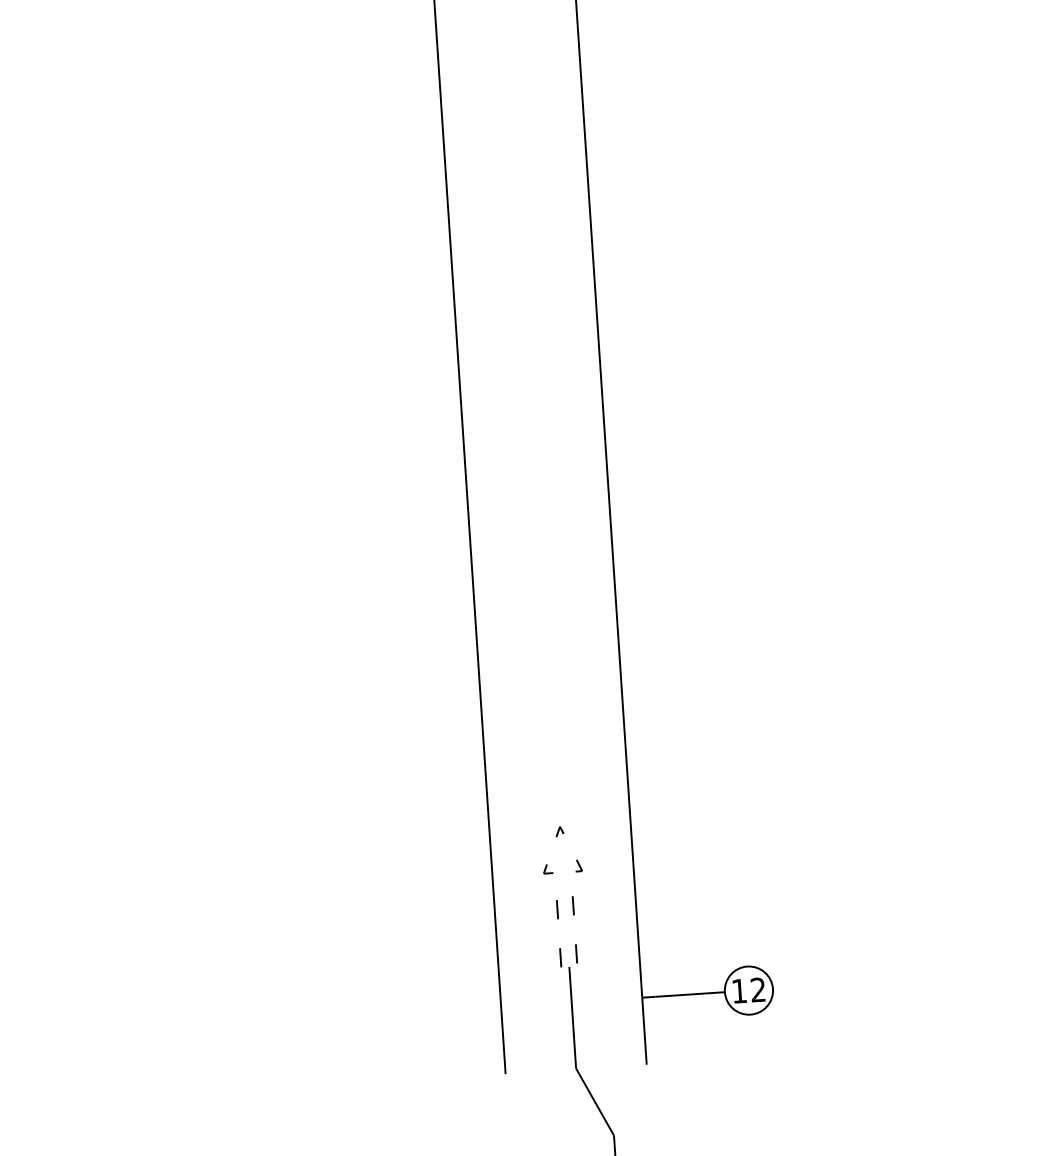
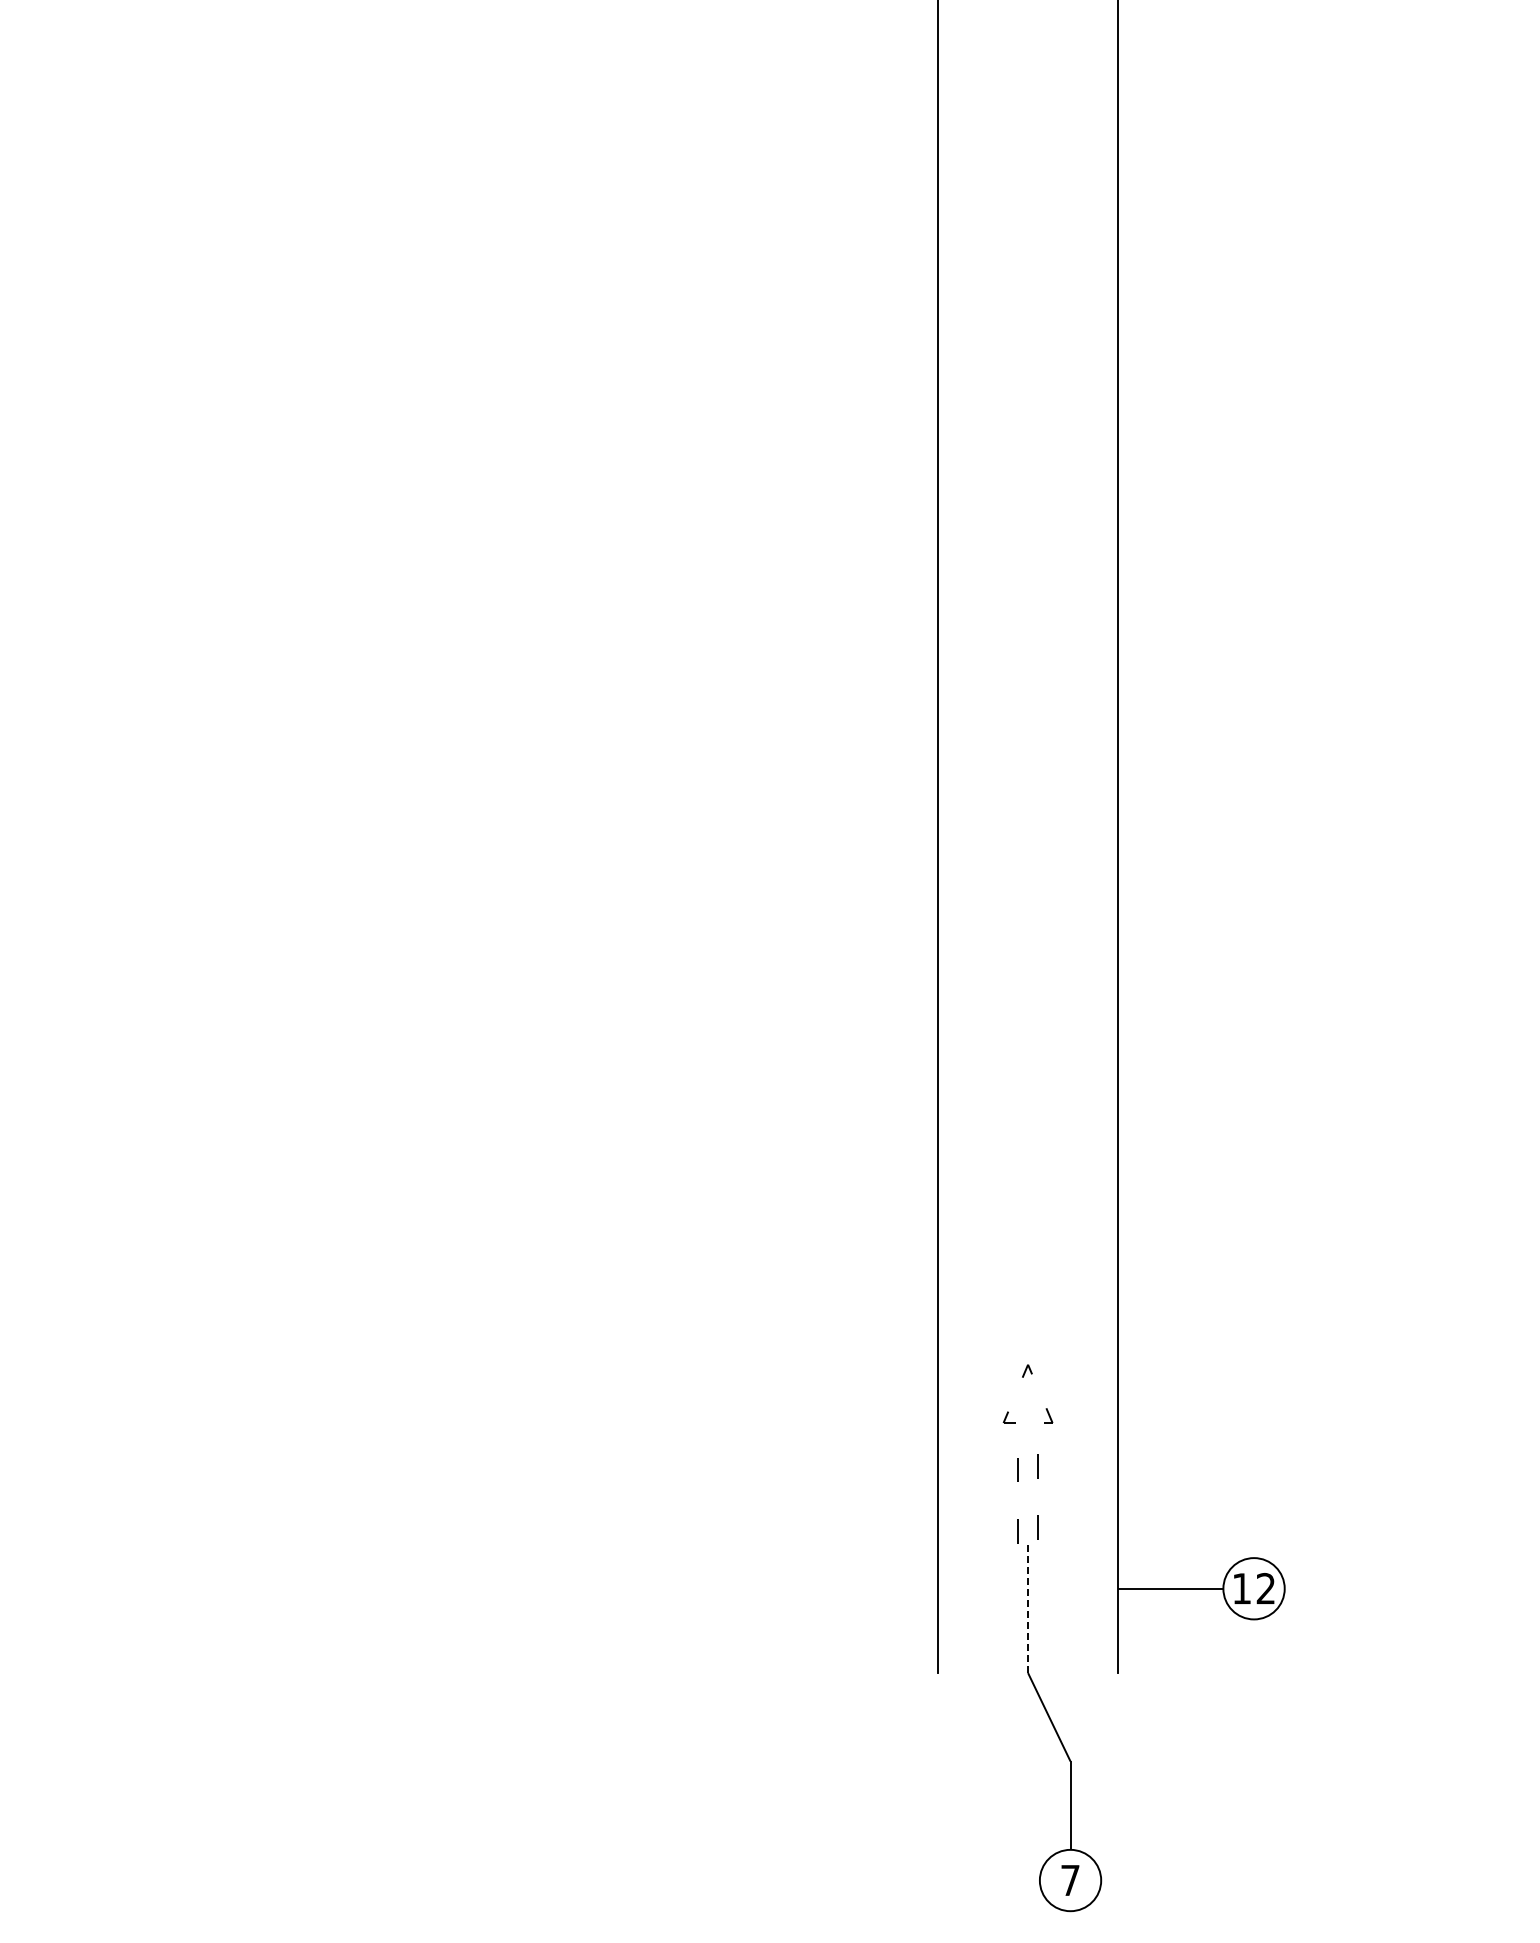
line: (573, 1017) -> (1028, 1608), solid -> dashed

